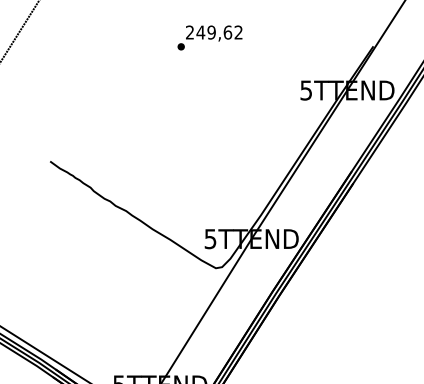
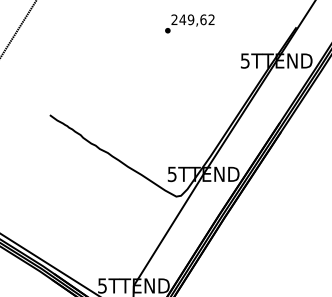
text: (209, 37) -> (189, 23), moved

